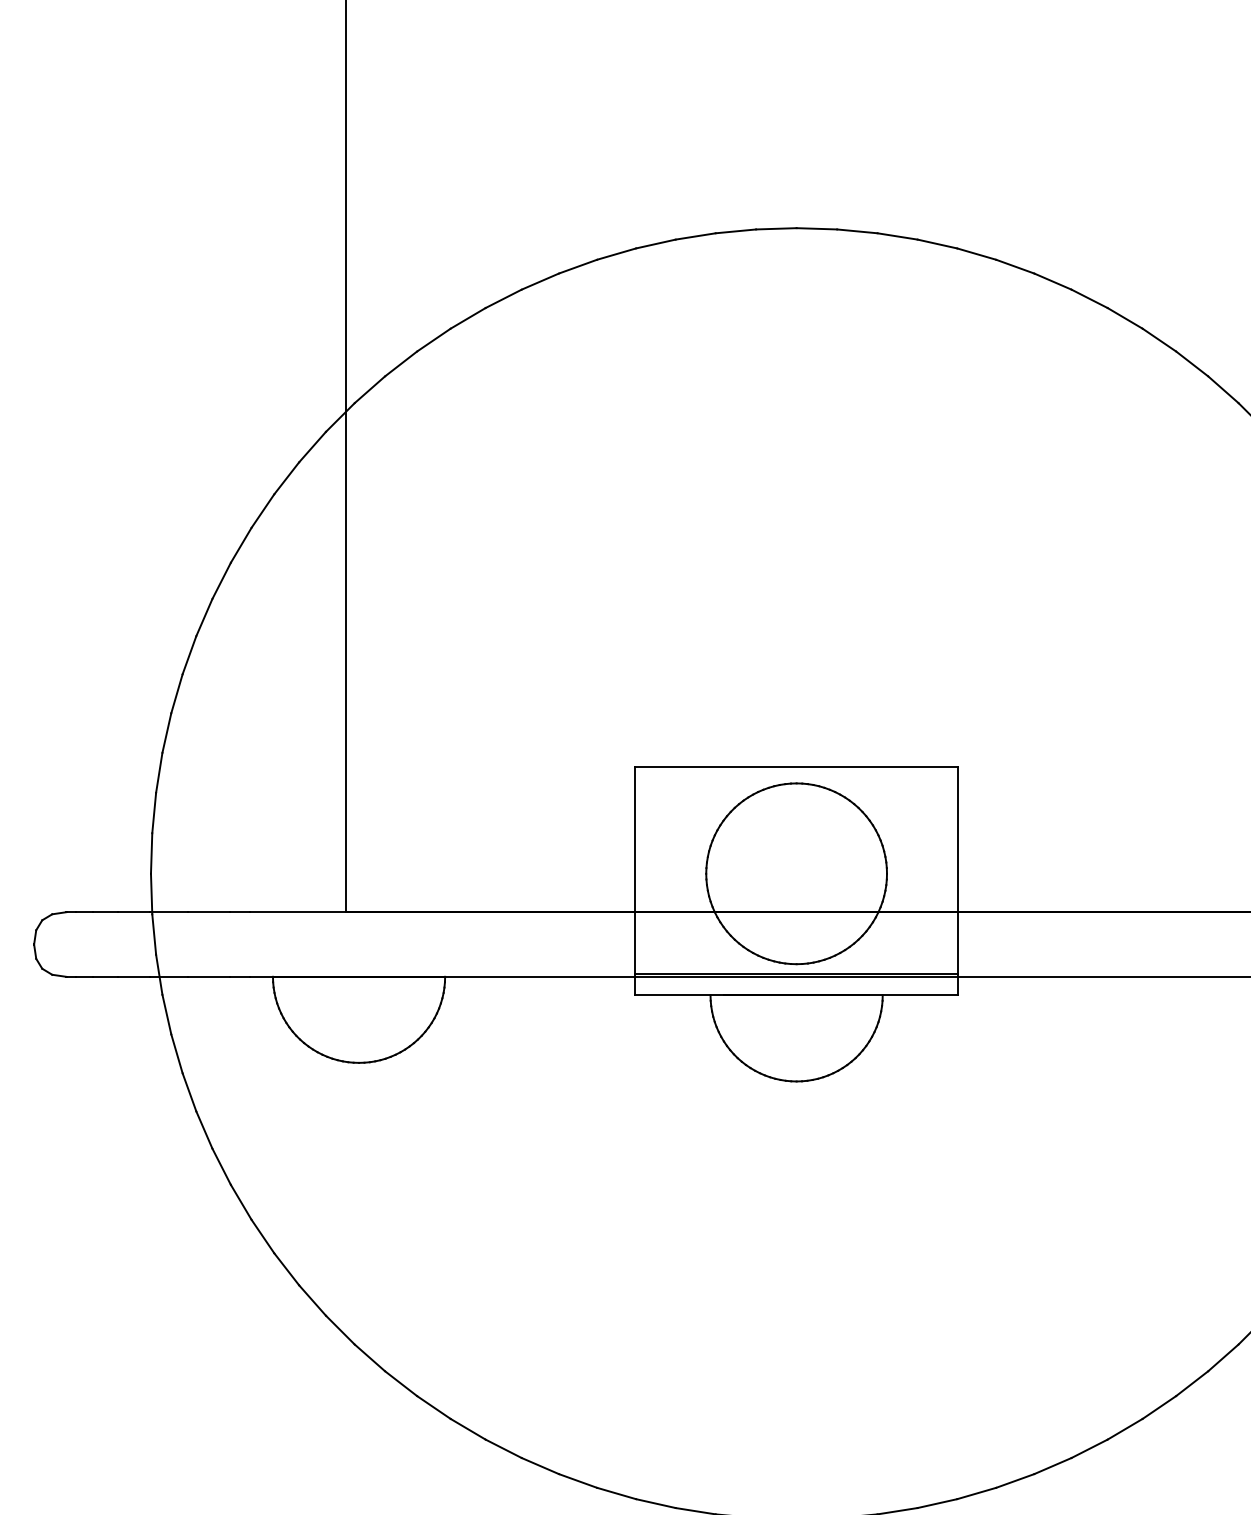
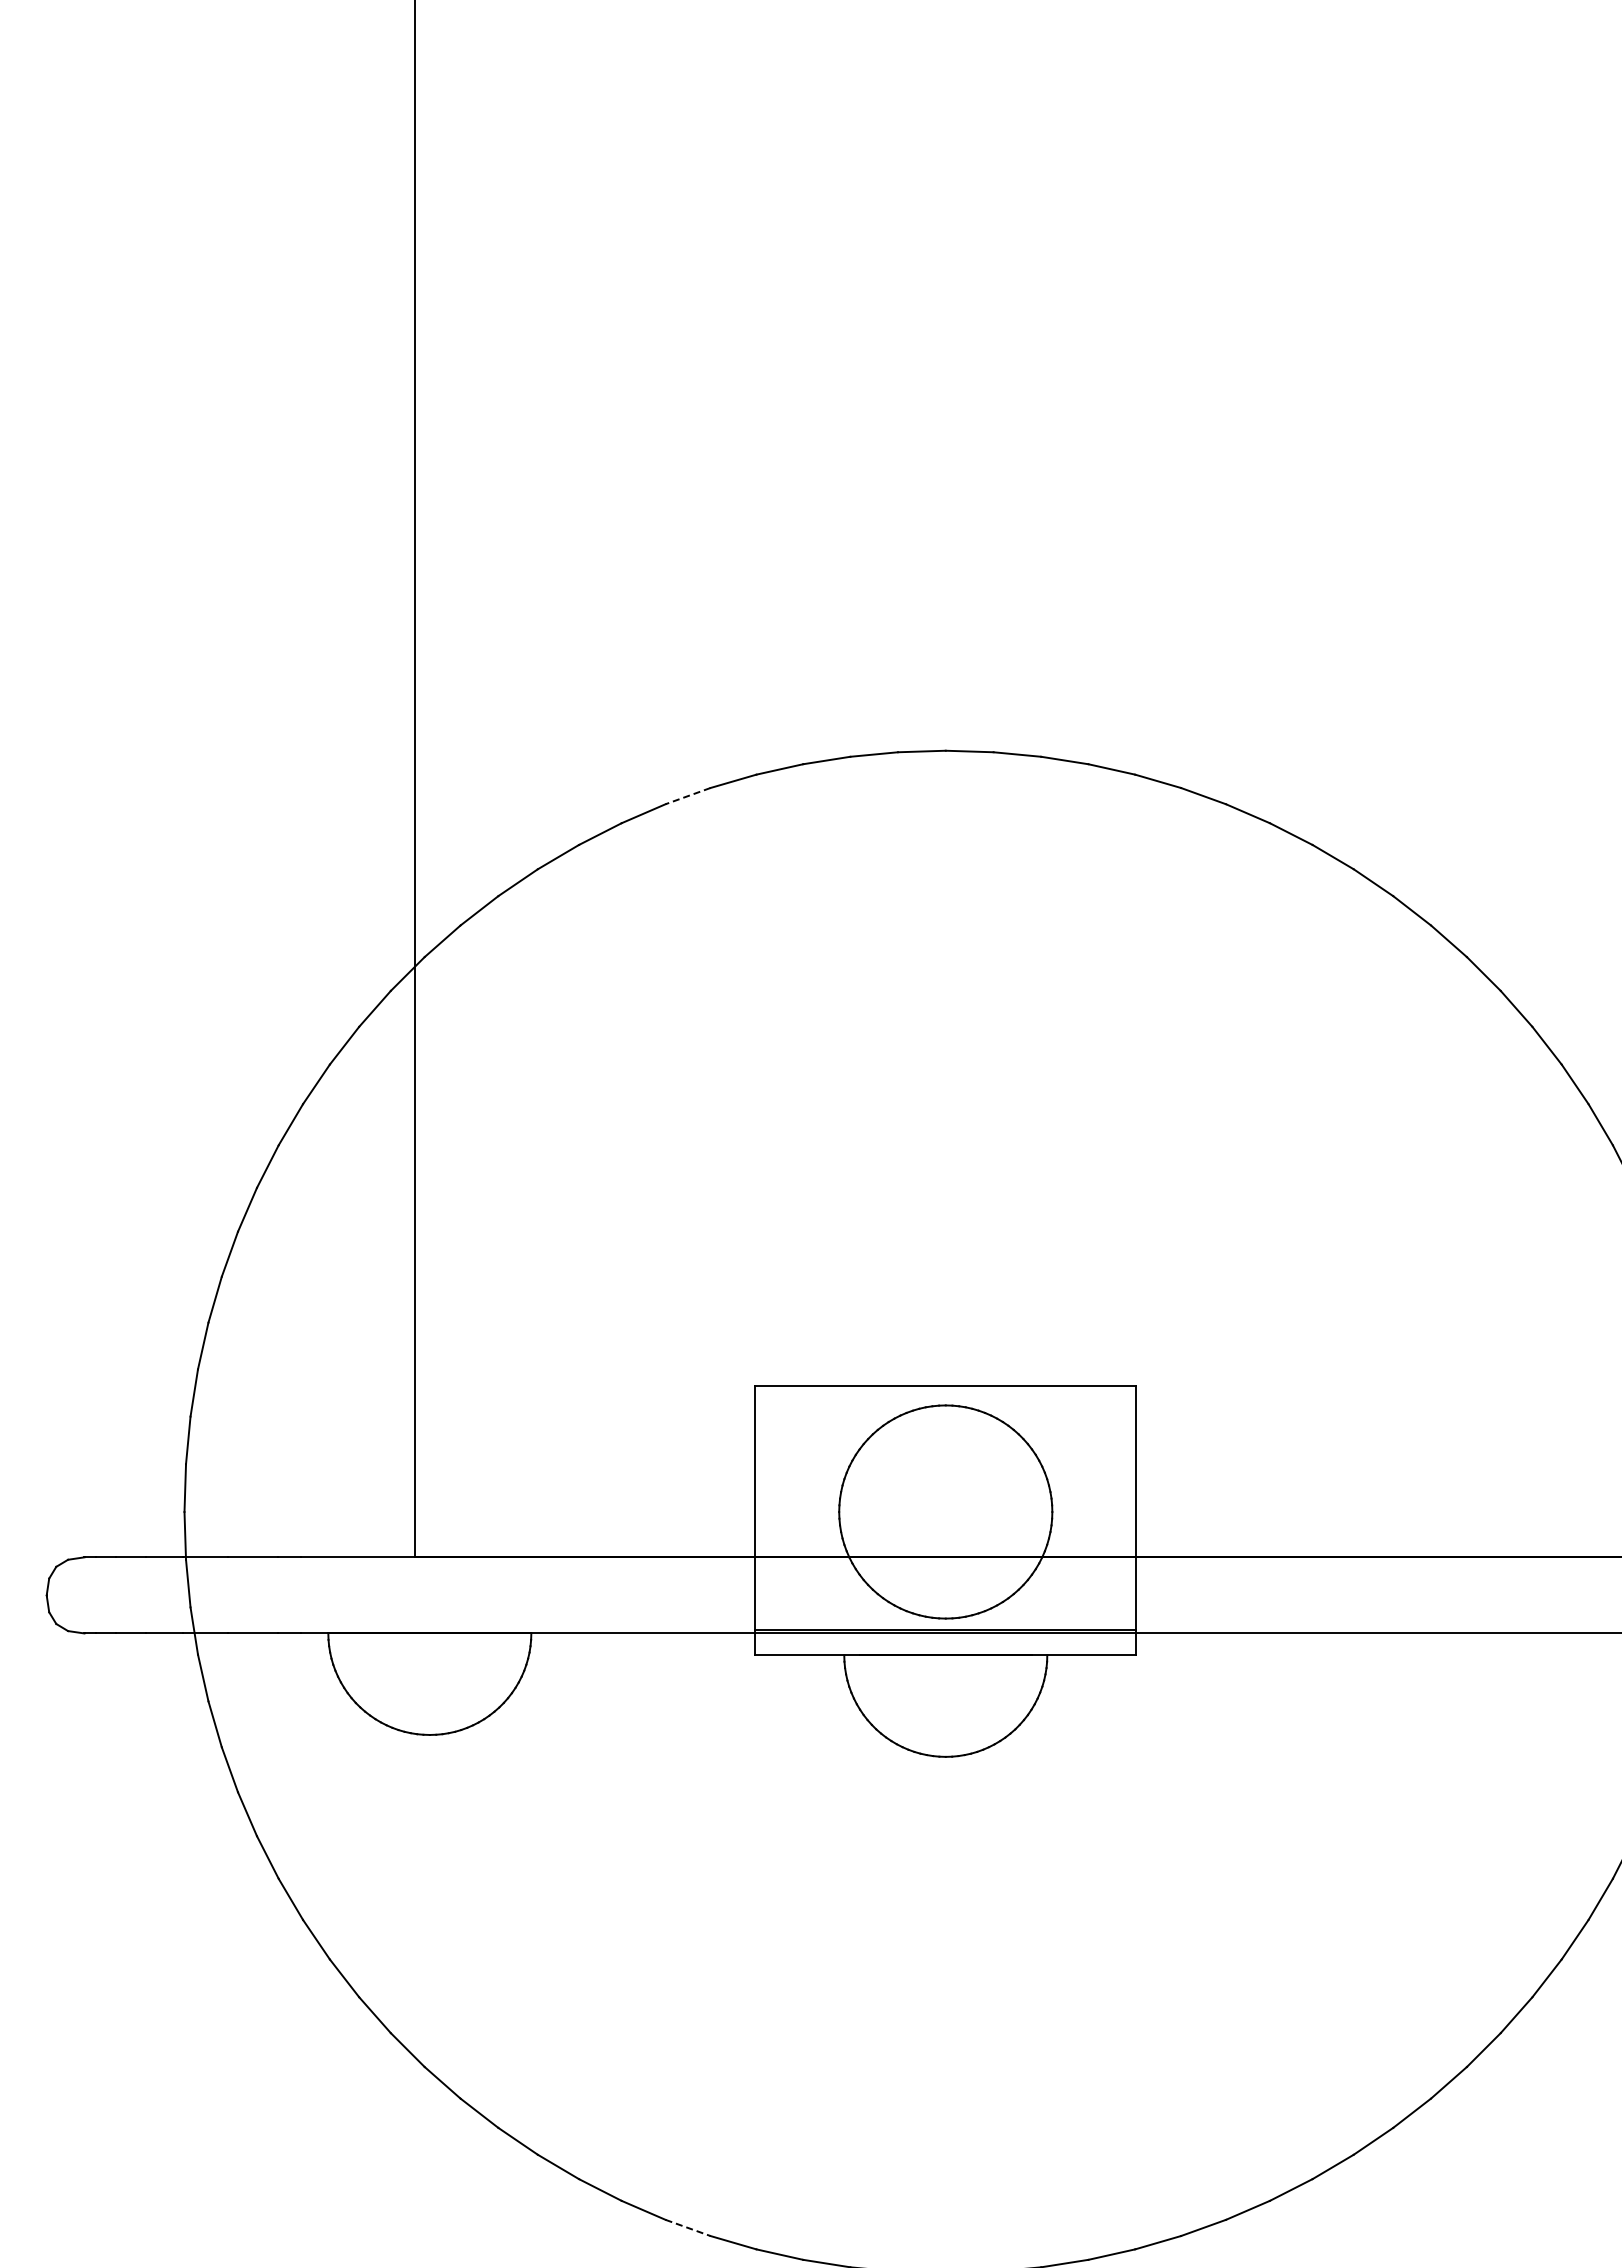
line: (578, 266) -> (688, 796), solid -> dashed
line: (578, 1480) -> (688, 2227), solid -> dashed

